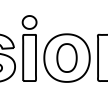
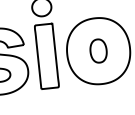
part: (66, 57) -> (97, 50), size x0.6

